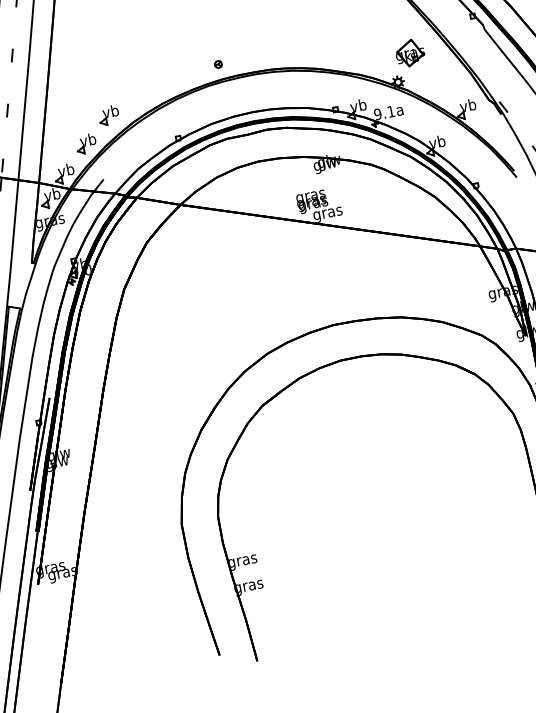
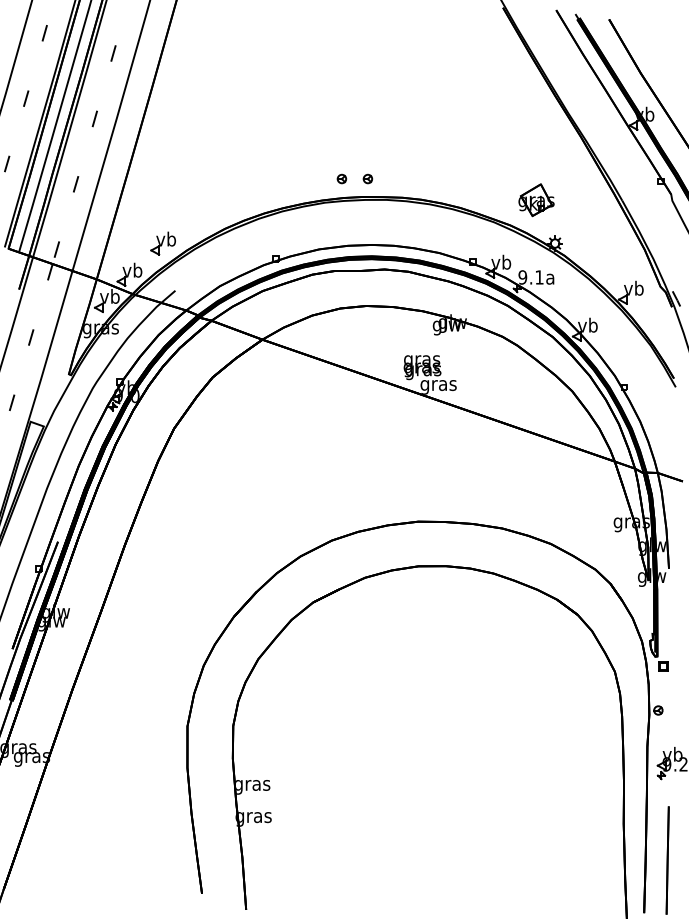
part: (410, 53) -> (536, 200), moved
part: (238, 60) -> (367, 178), added
part: (109, 115) -> (197, 214), removed

